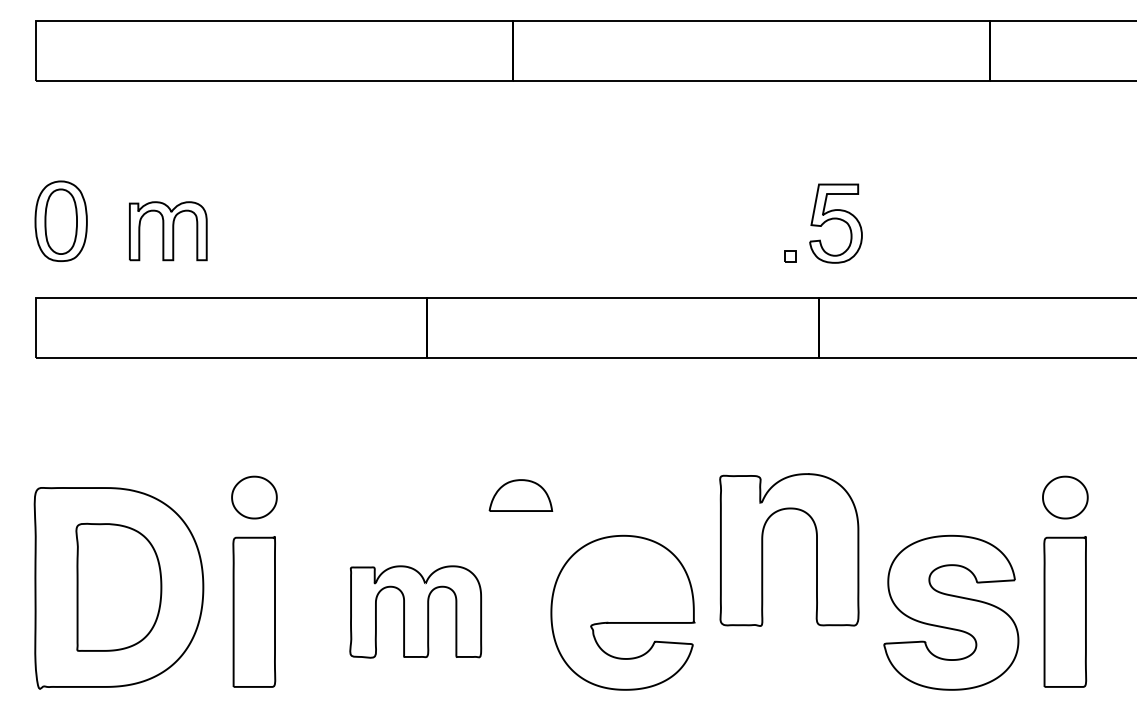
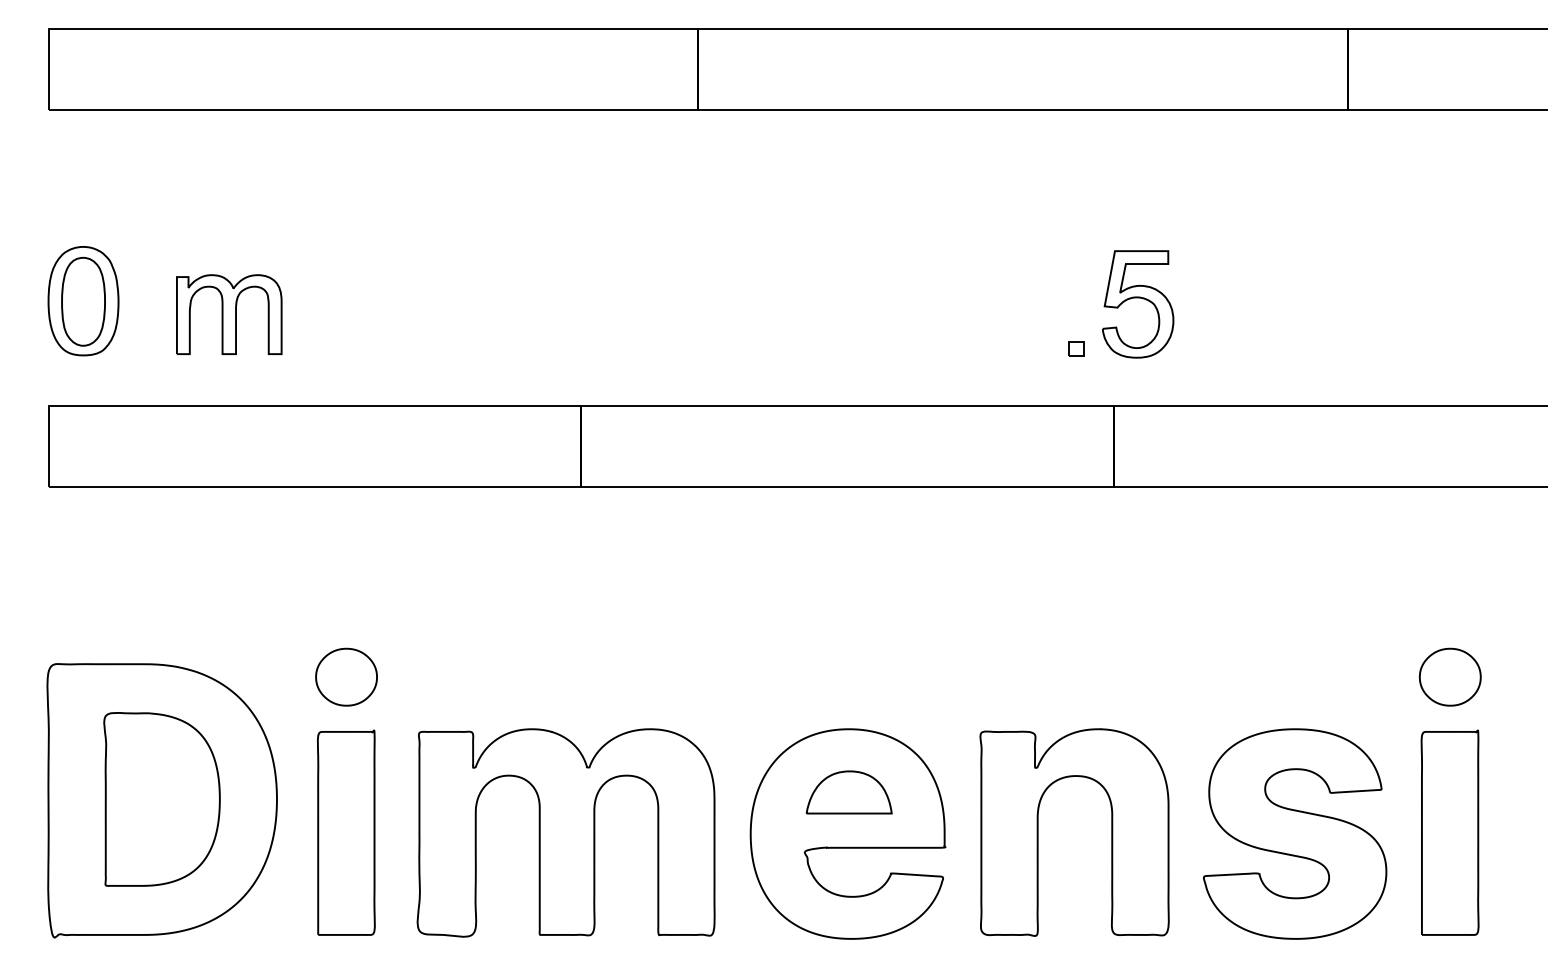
part: (520, 495) -> (848, 792), moved
part: (762, 549) -> (1038, 832), moved
part: (415, 611) -> (565, 832), size x1.67

